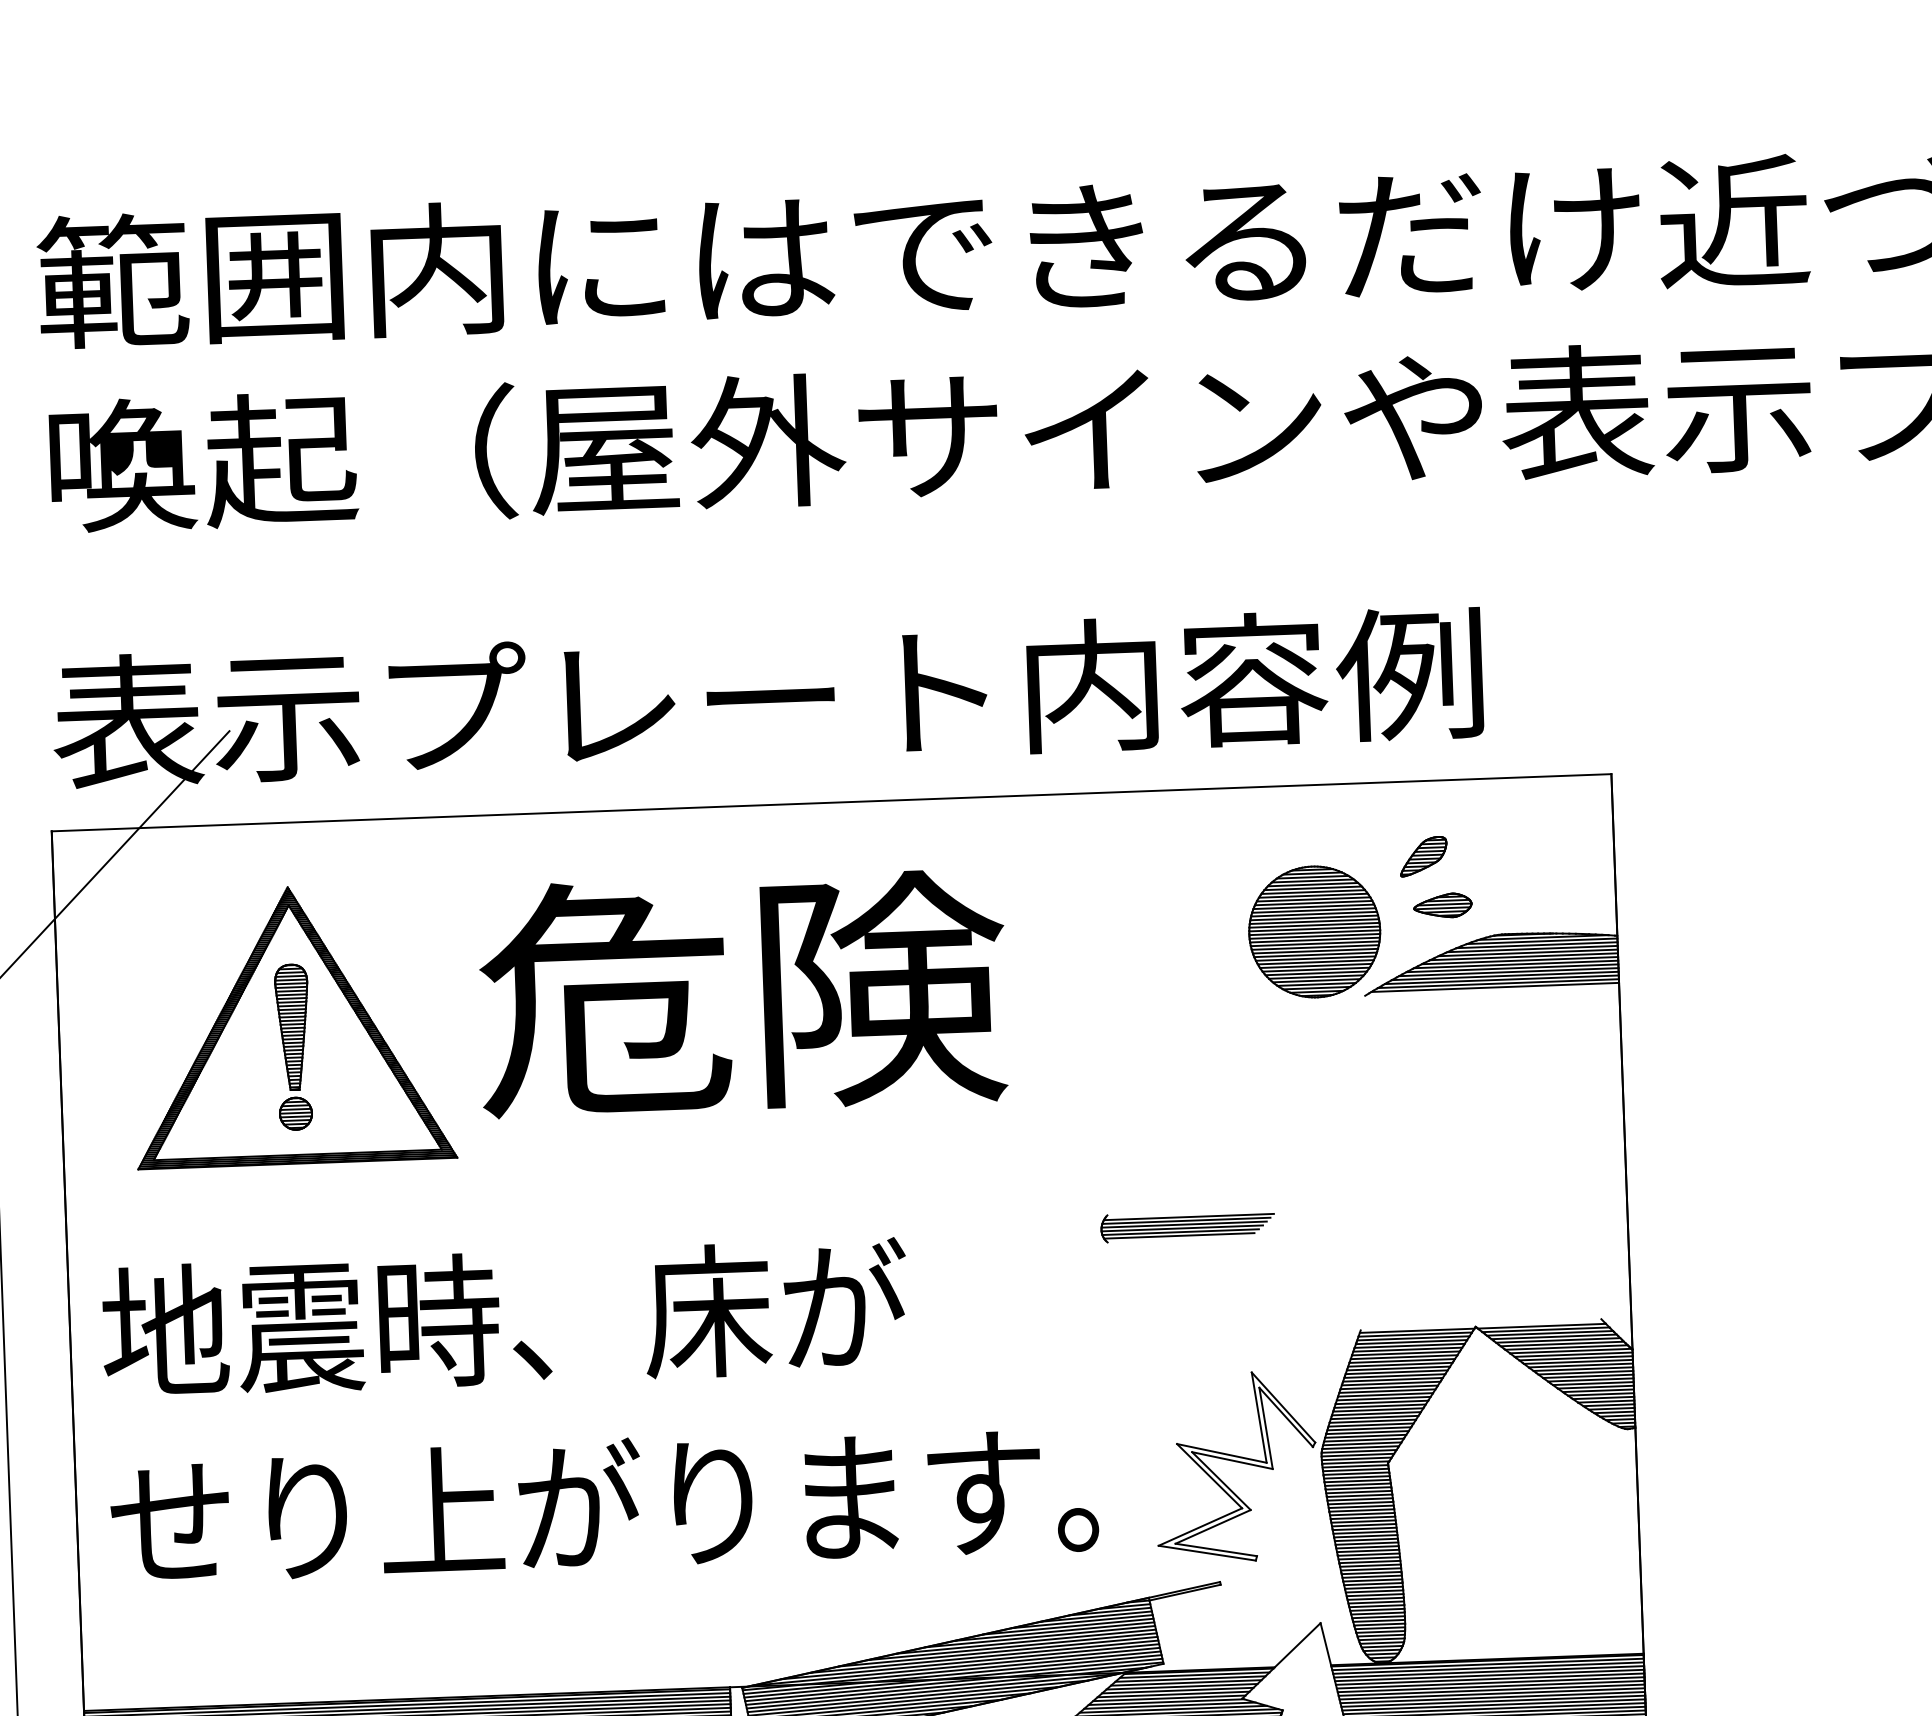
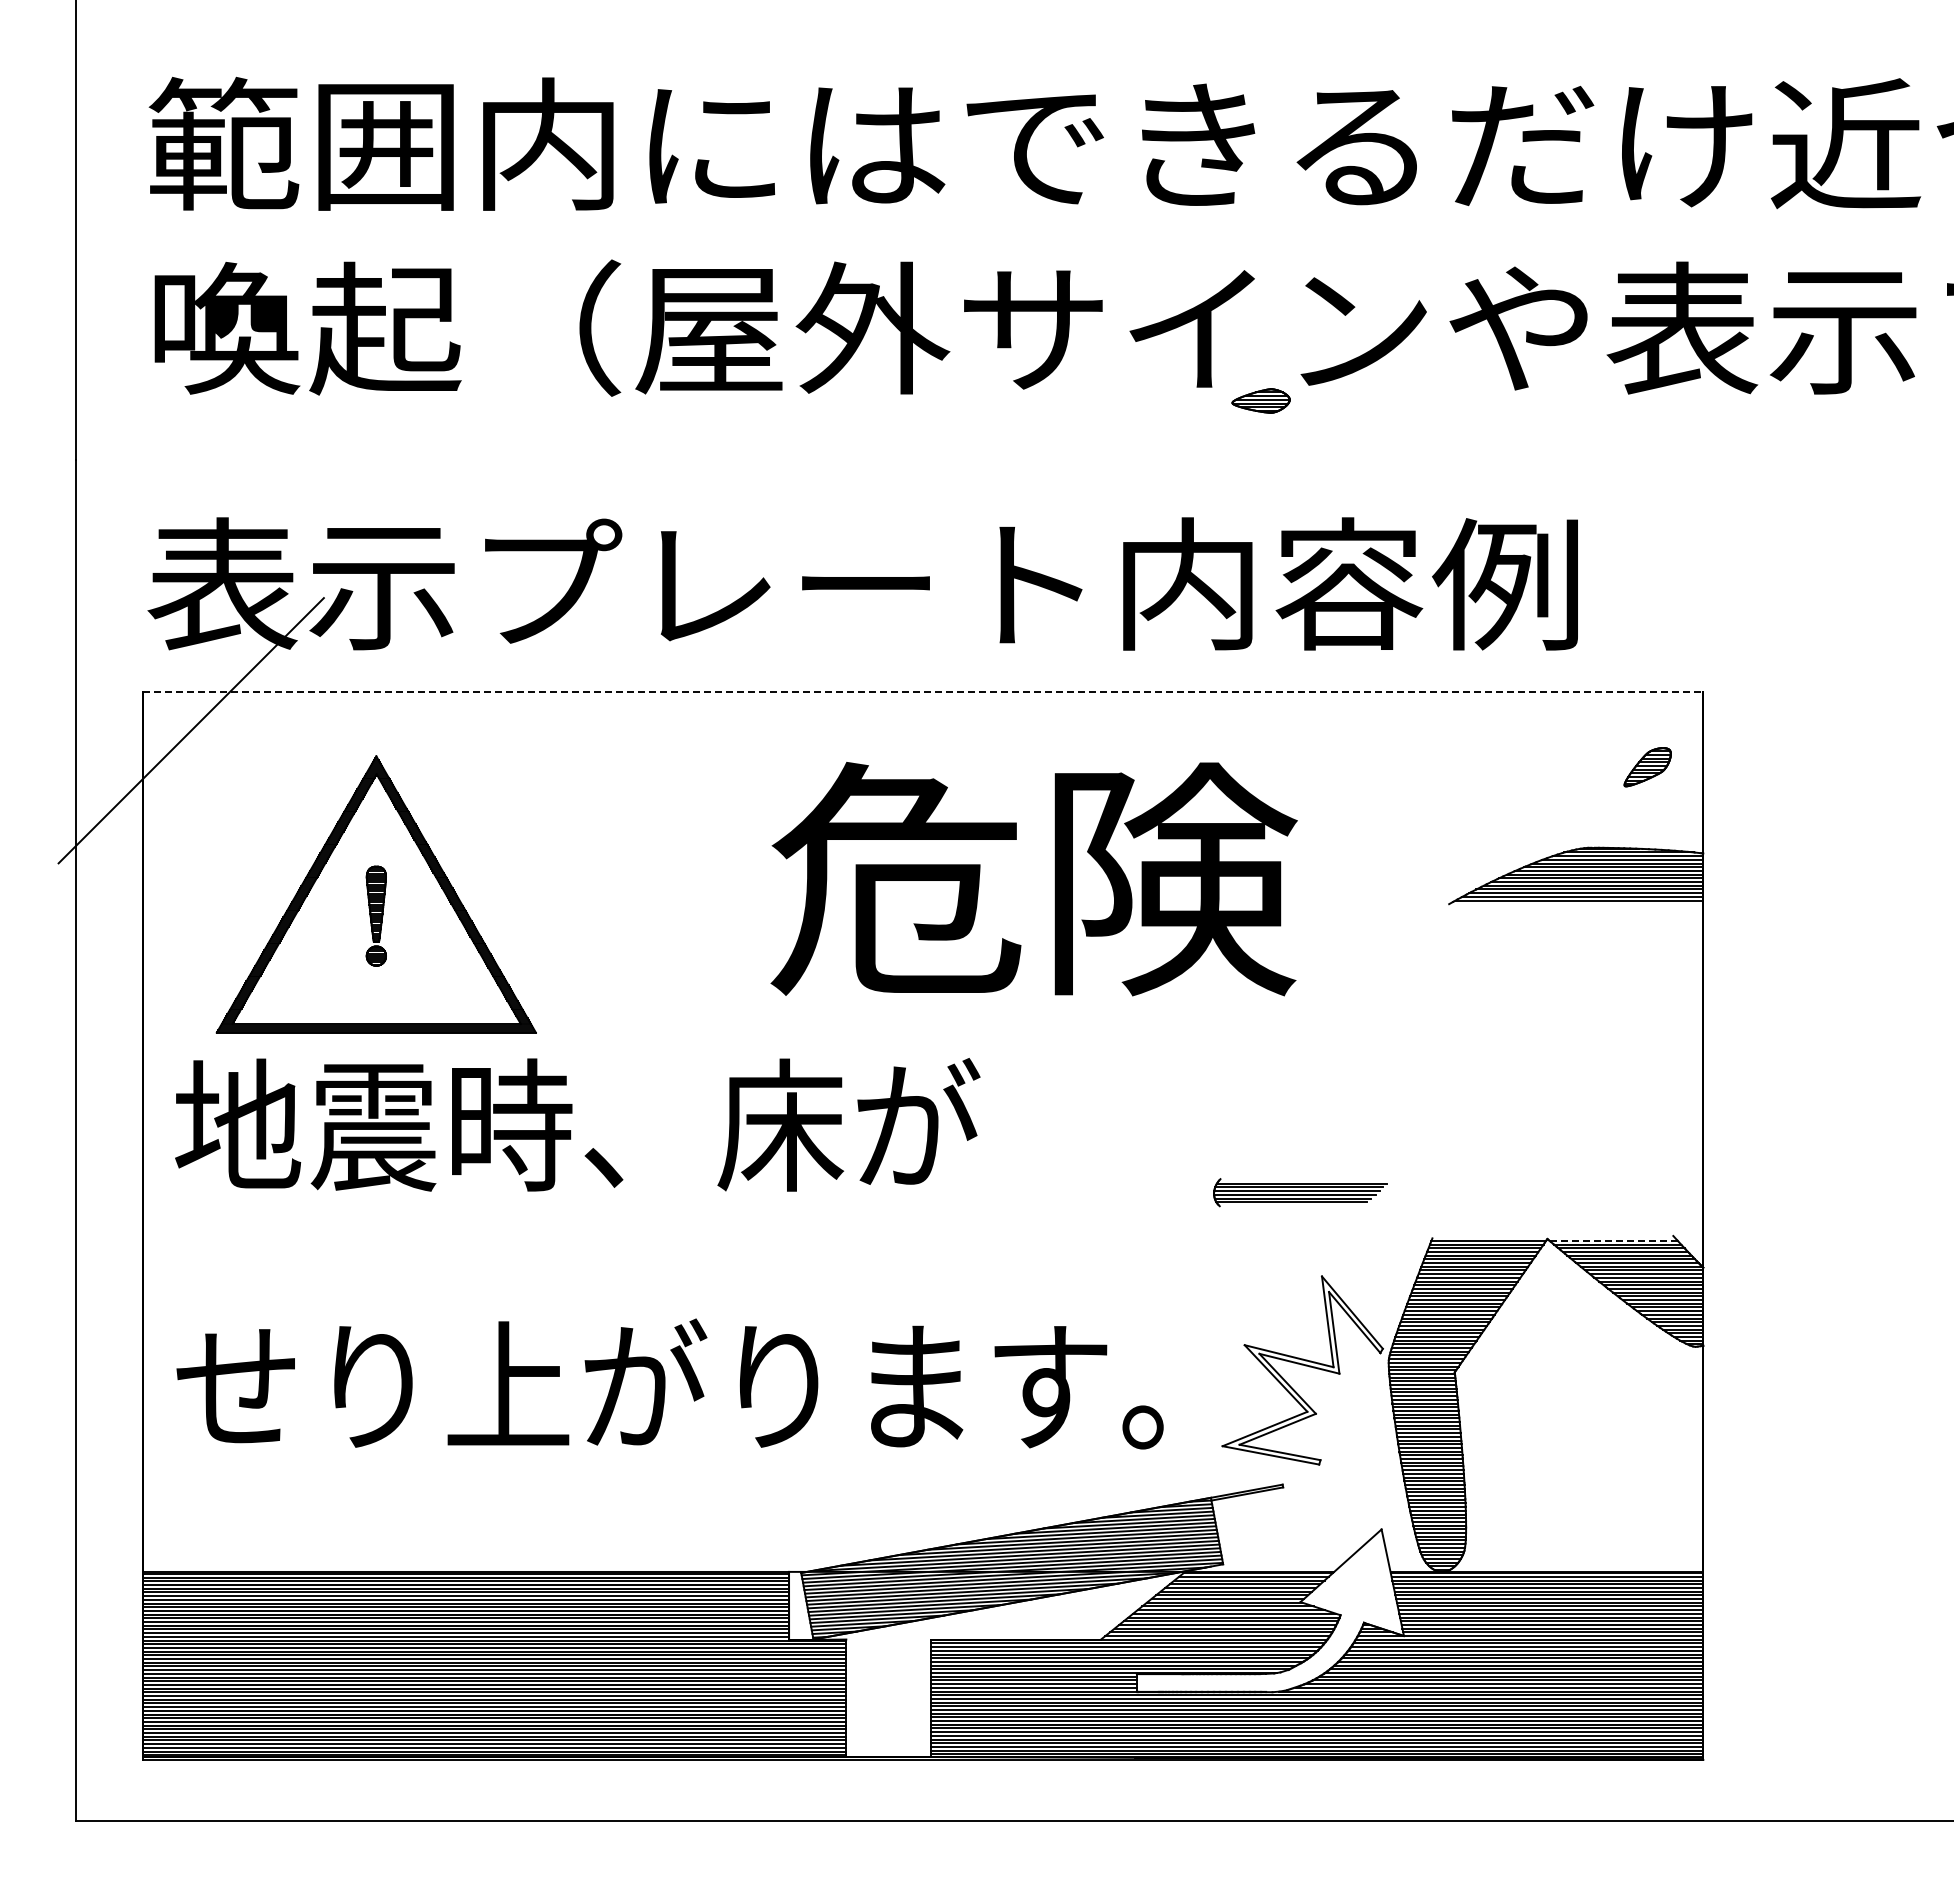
line: (832, 802) -> (923, 691), solid -> dashed
part: (1423, 856) -> (1647, 767), moved
part: (1442, 905) -> (1260, 400), moved
part: (1314, 931) -> (1400, 838), removed
text: (742, 993) -> (1033, 879), moved
part: (293, 1046) -> (376, 915), size x0.6
part: (1187, 1225) -> (1300, 1192), moved
text: (504, 1317) -> (577, 1124), moved
line: (1541, 1325) -> (1613, 1240), solid -> dashed

